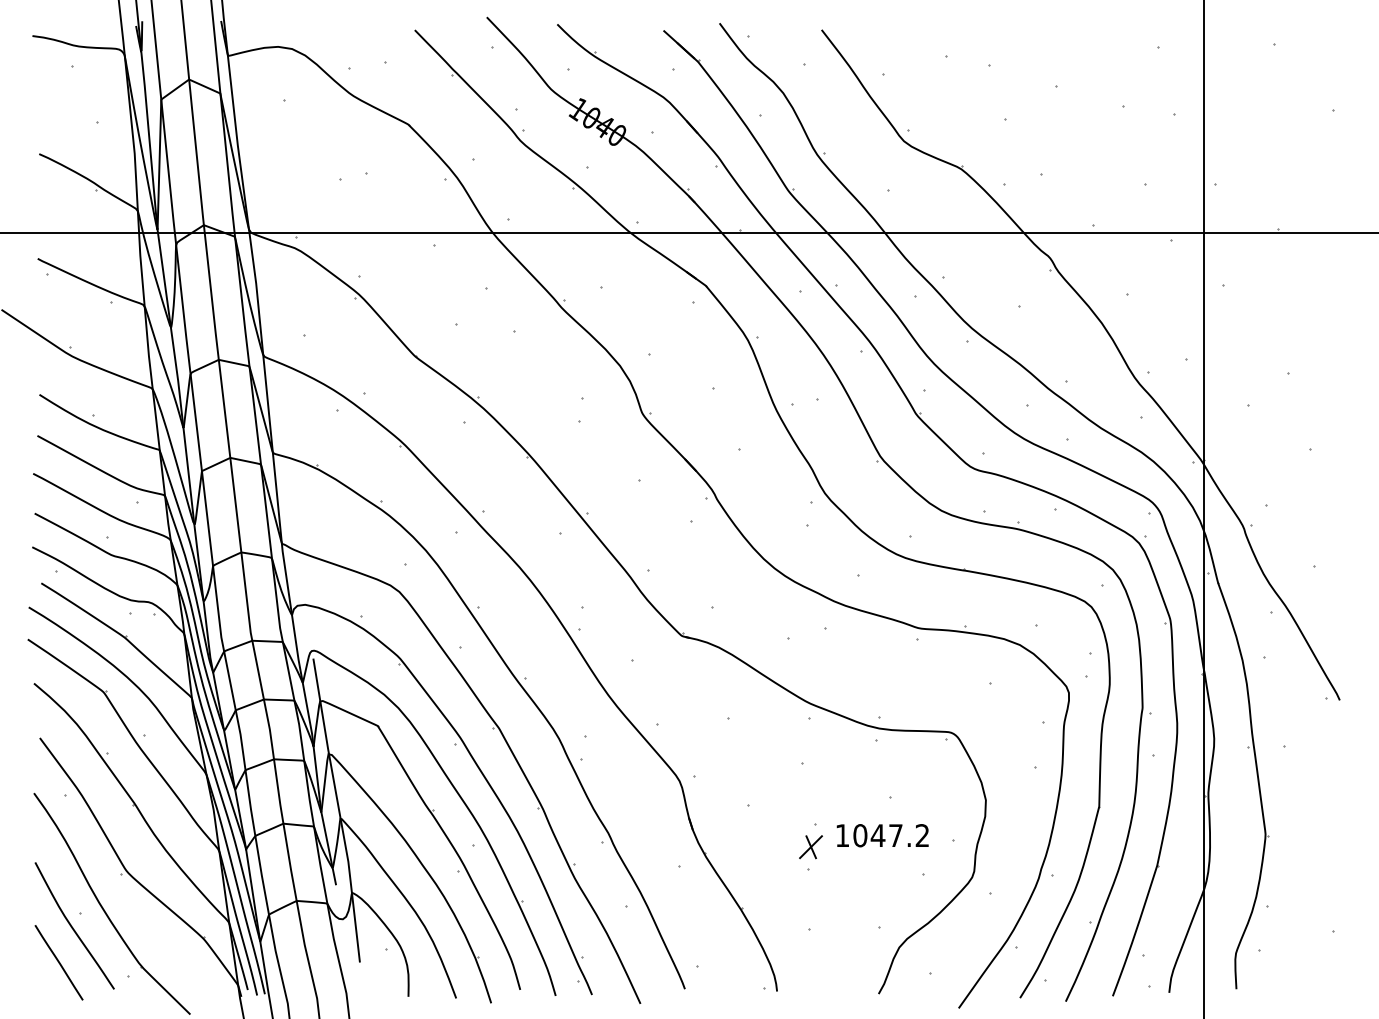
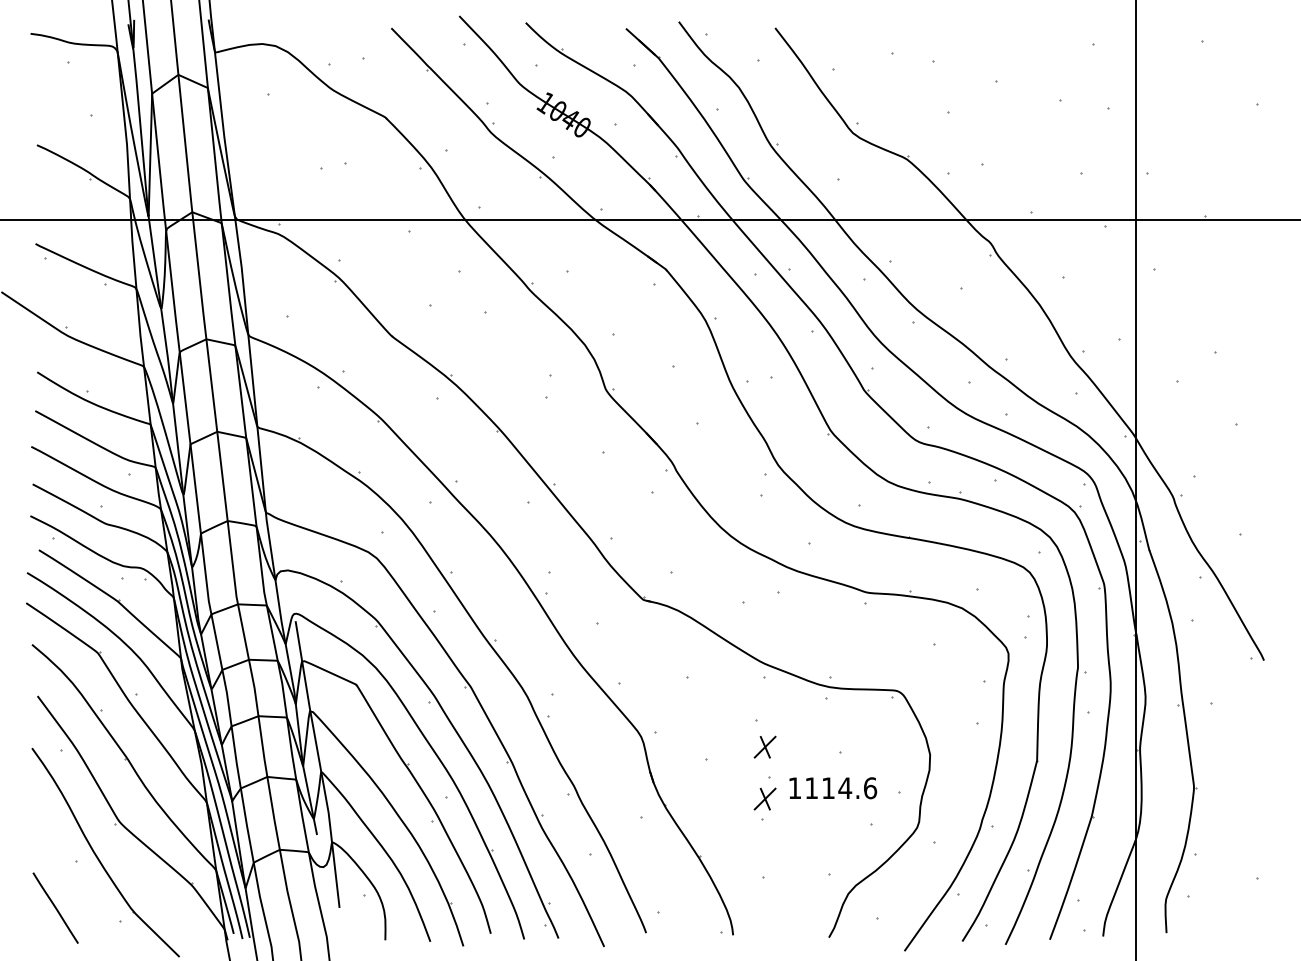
part: (810, 792) -> (764, 747), added
text: (891, 835) -> (841, 788), 1047.2 -> 1114.6
curve: (72, 926) -> (68, 873), removed

